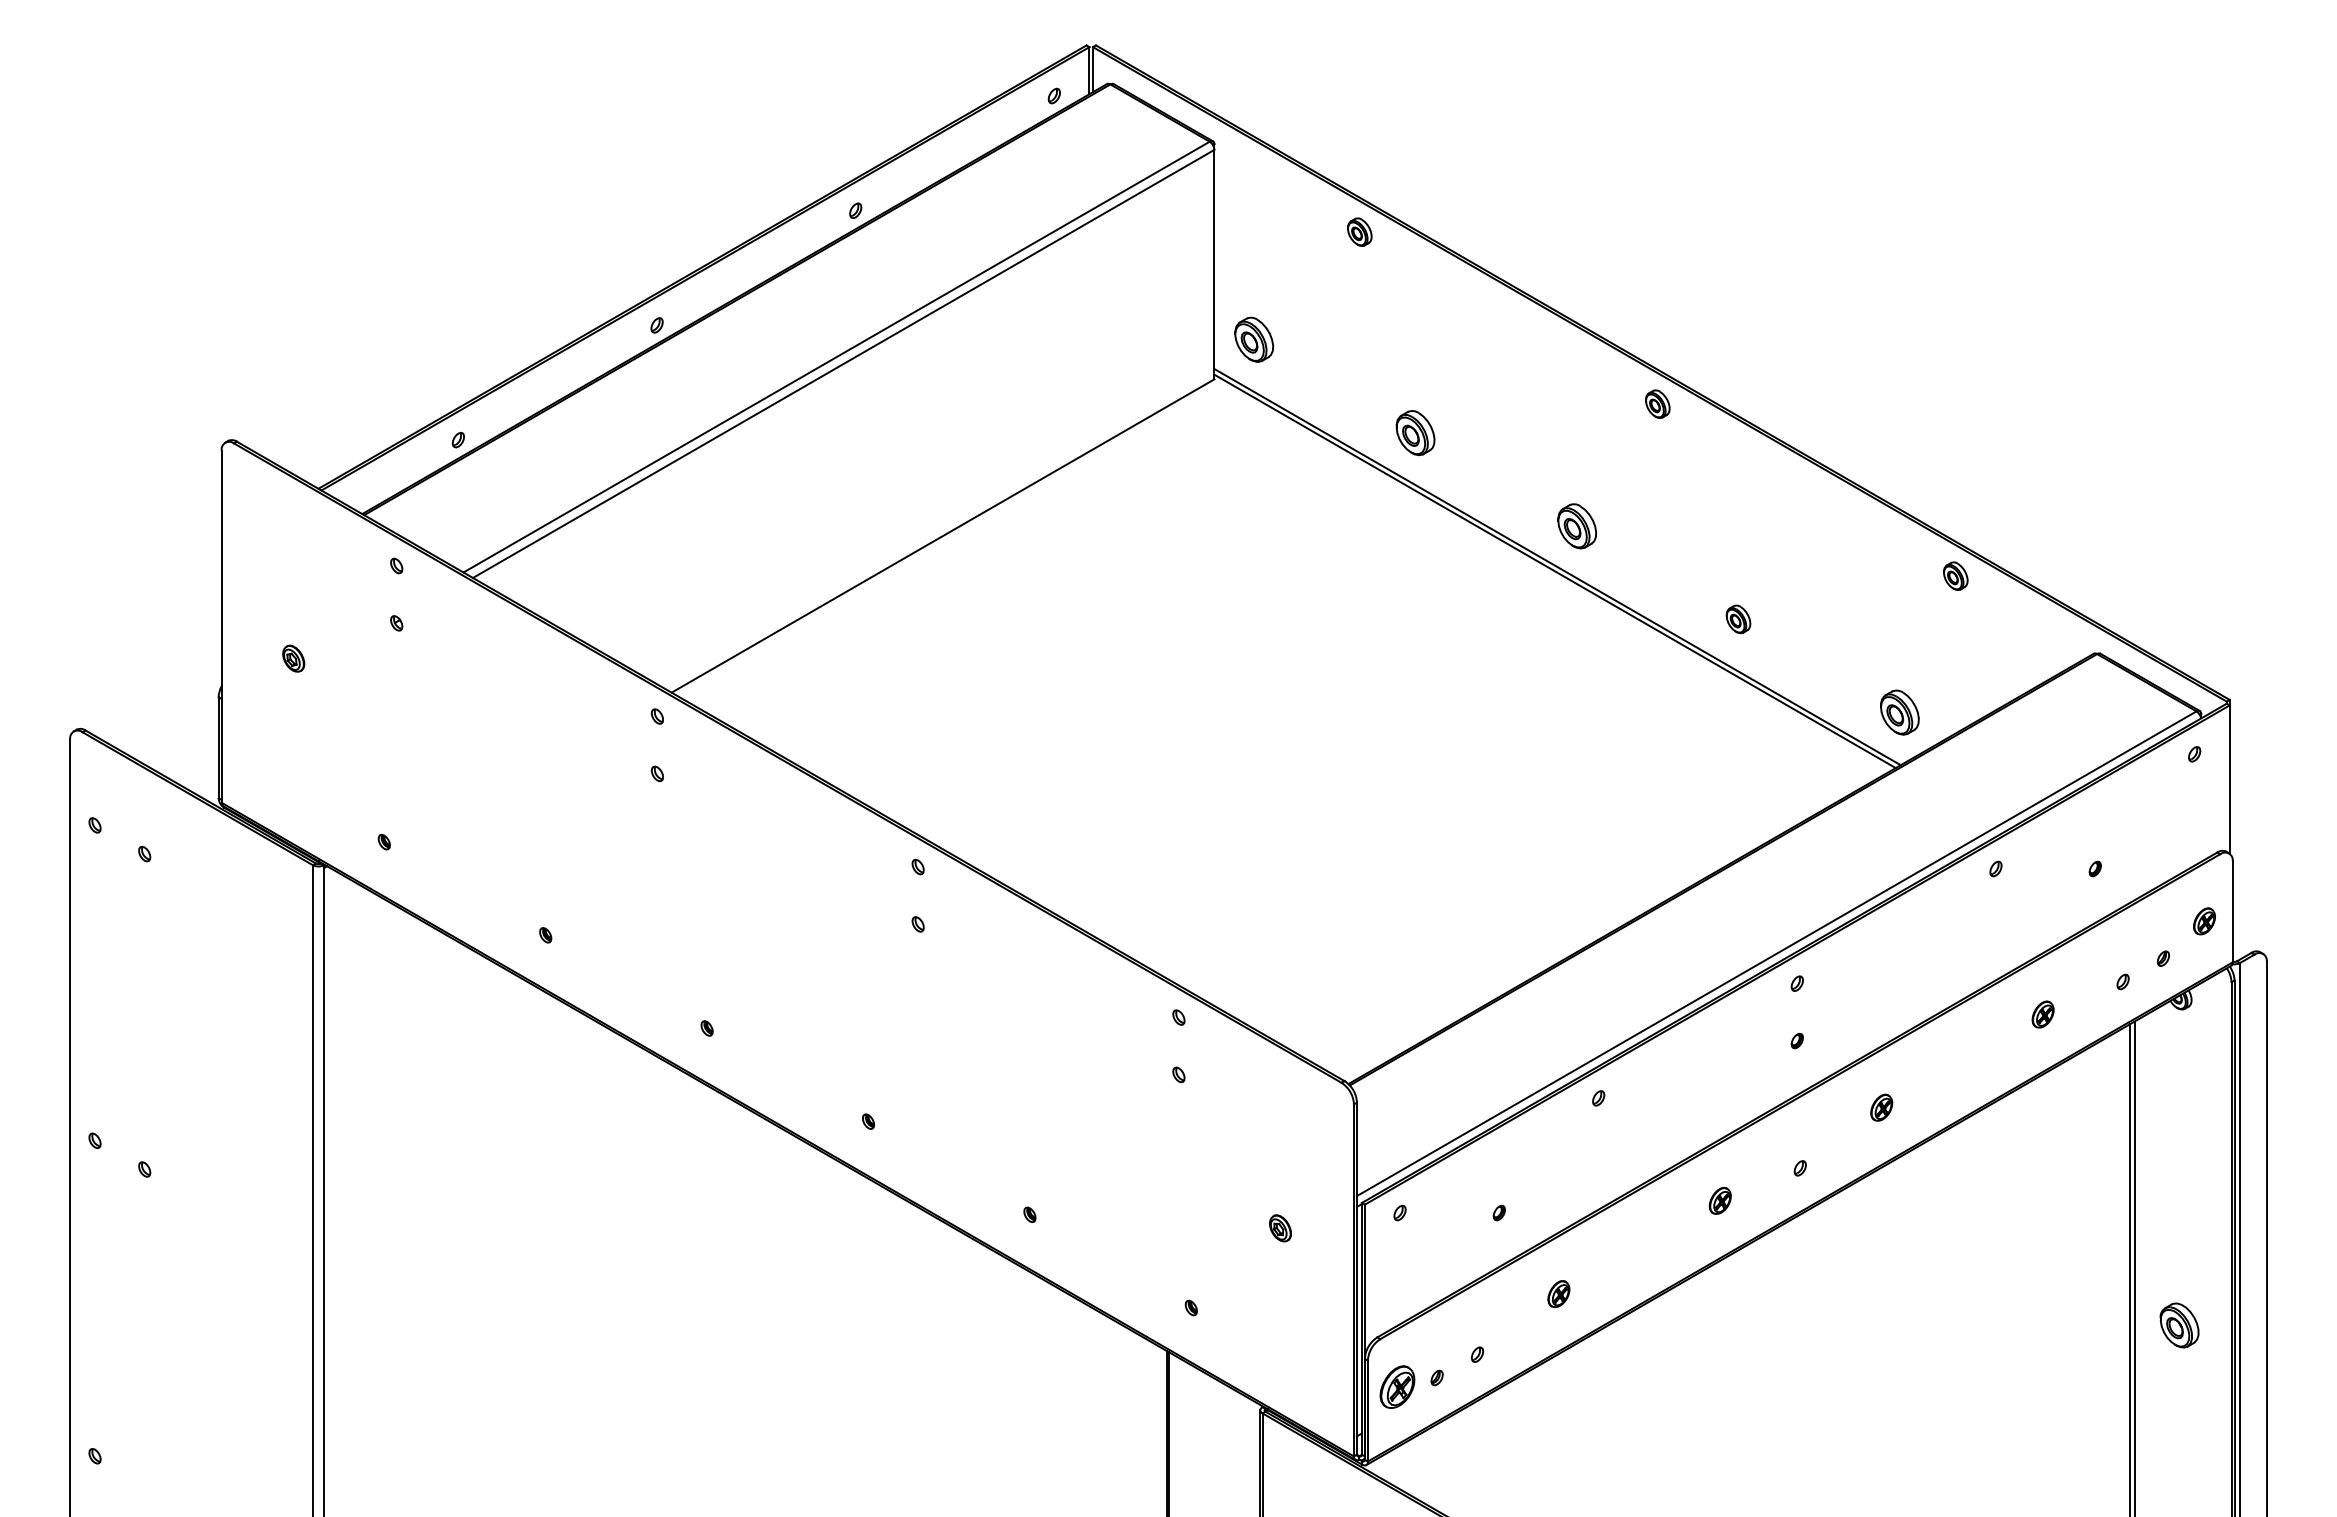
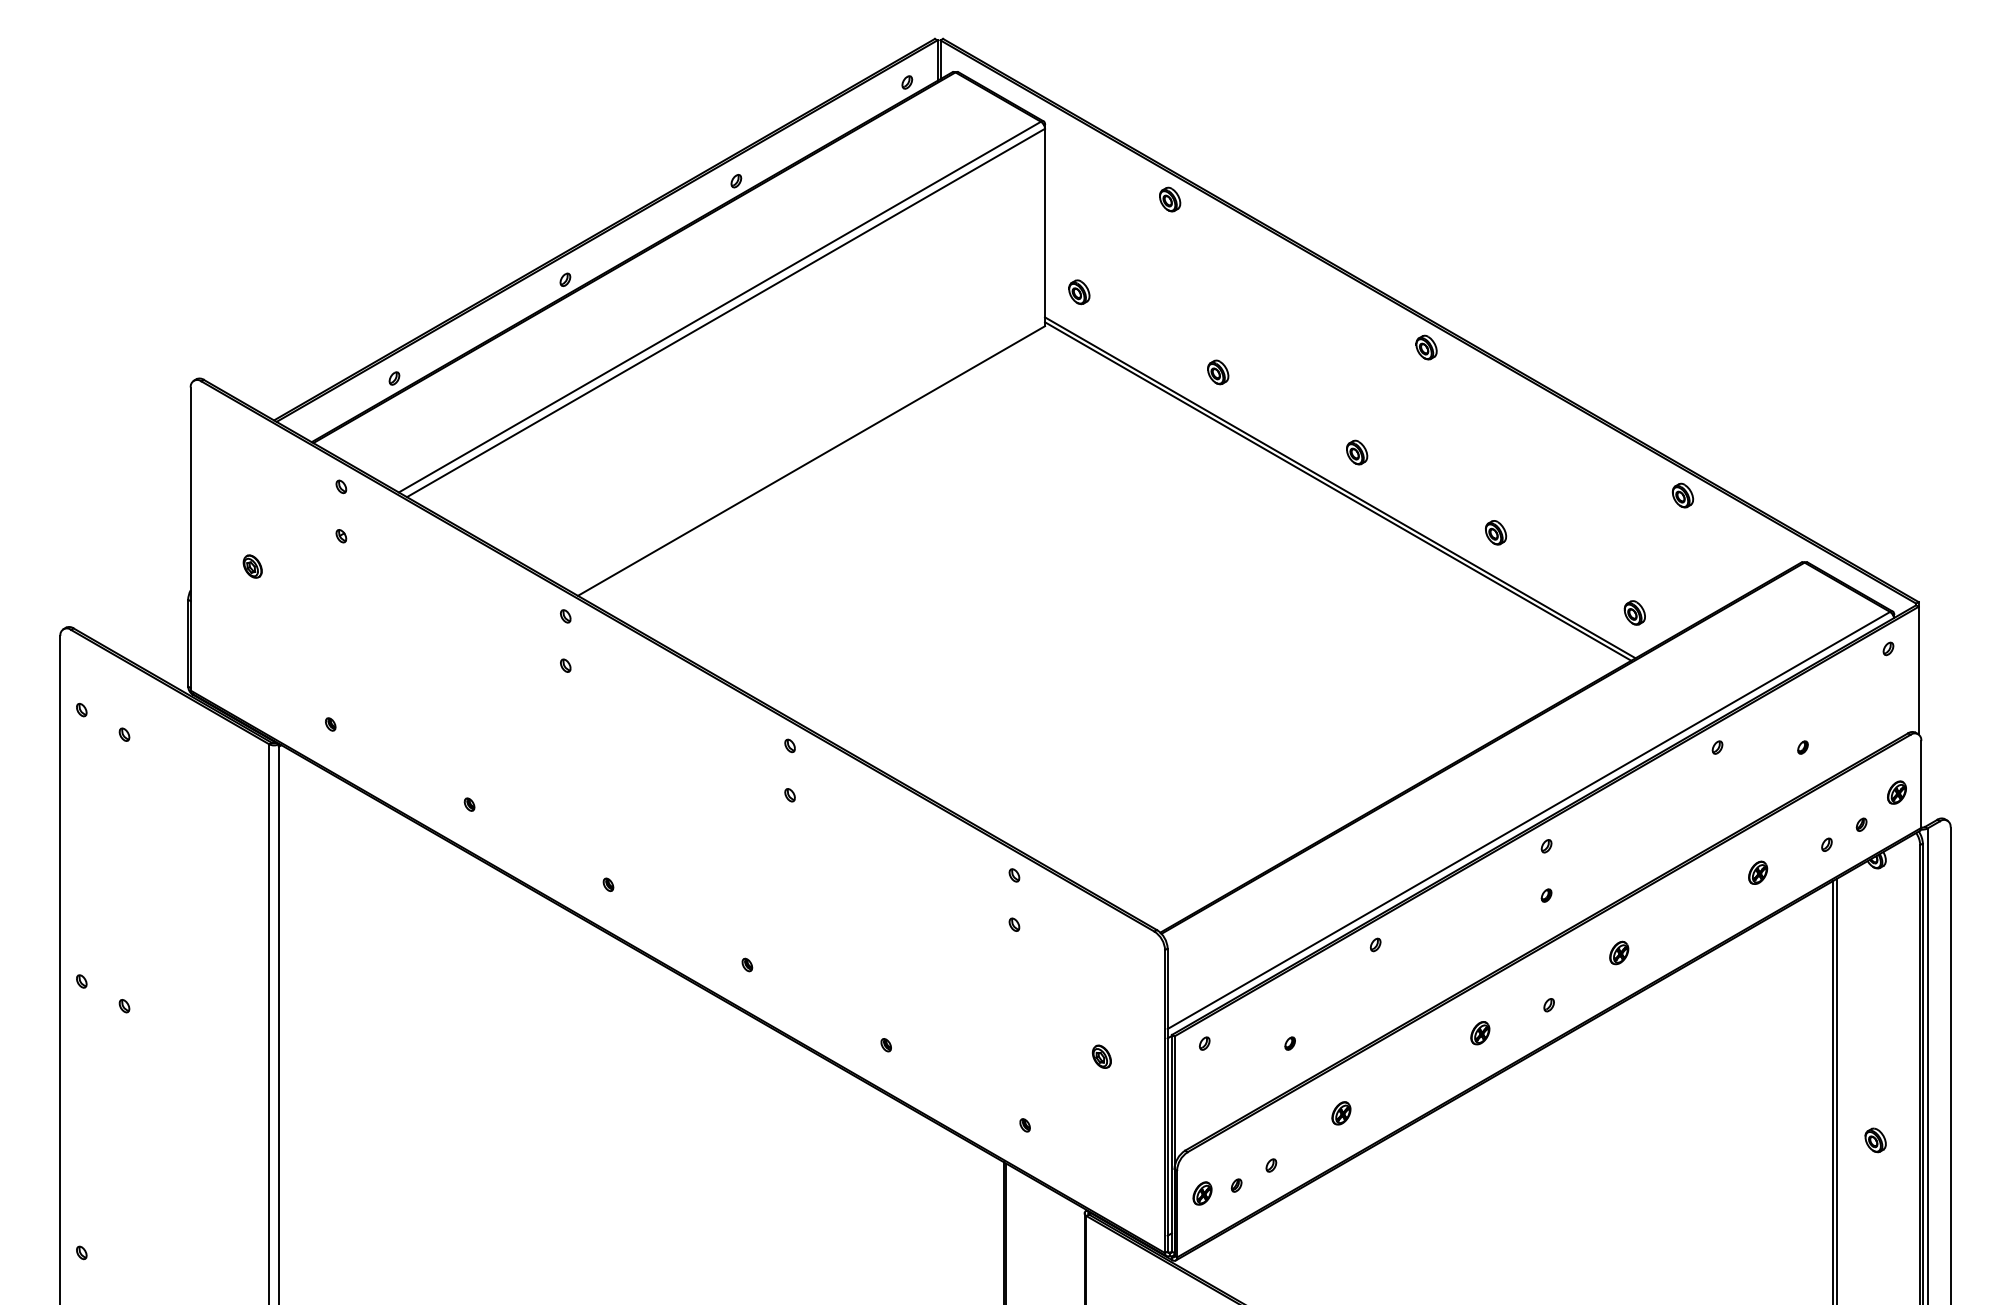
part: (1254, 339) -> (1079, 291), size x0.62
part: (1415, 432) -> (1218, 371), size x0.62
part: (1576, 525) -> (1356, 452), size x0.62
part: (1899, 712) -> (1634, 612), size x0.62
part: (2179, 1325) -> (1875, 1140), size x0.62
part: (1397, 1387) -> (1202, 1193), size x0.62

